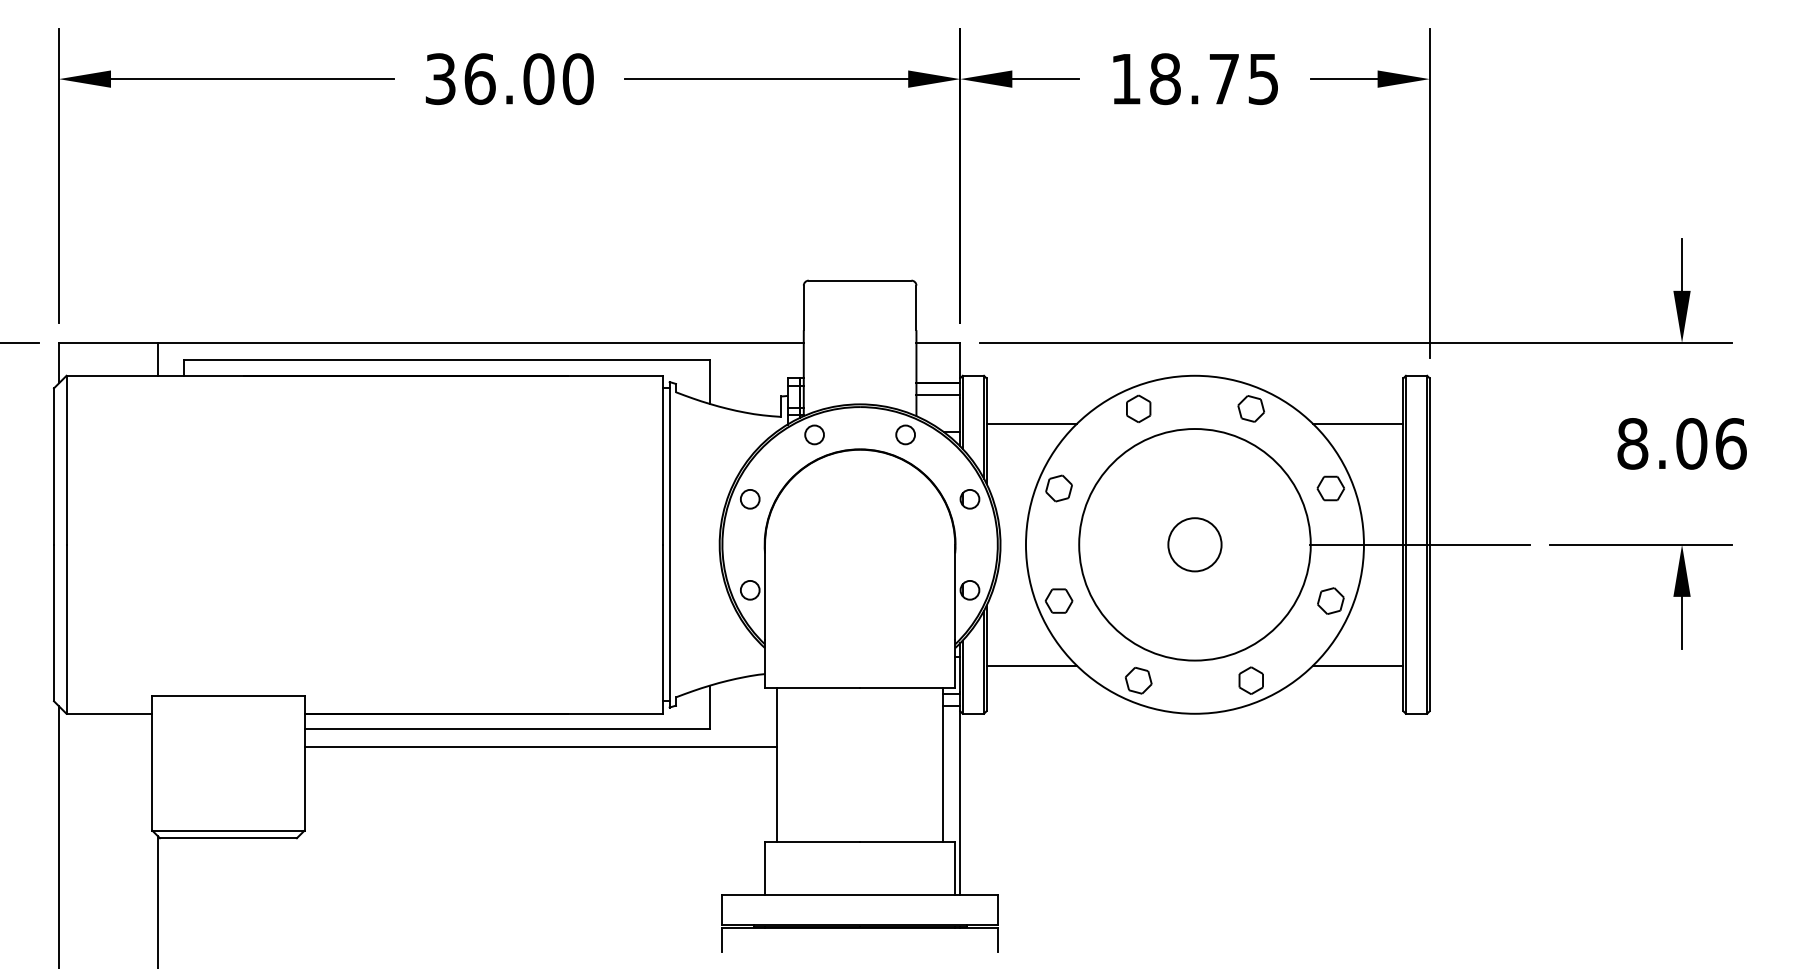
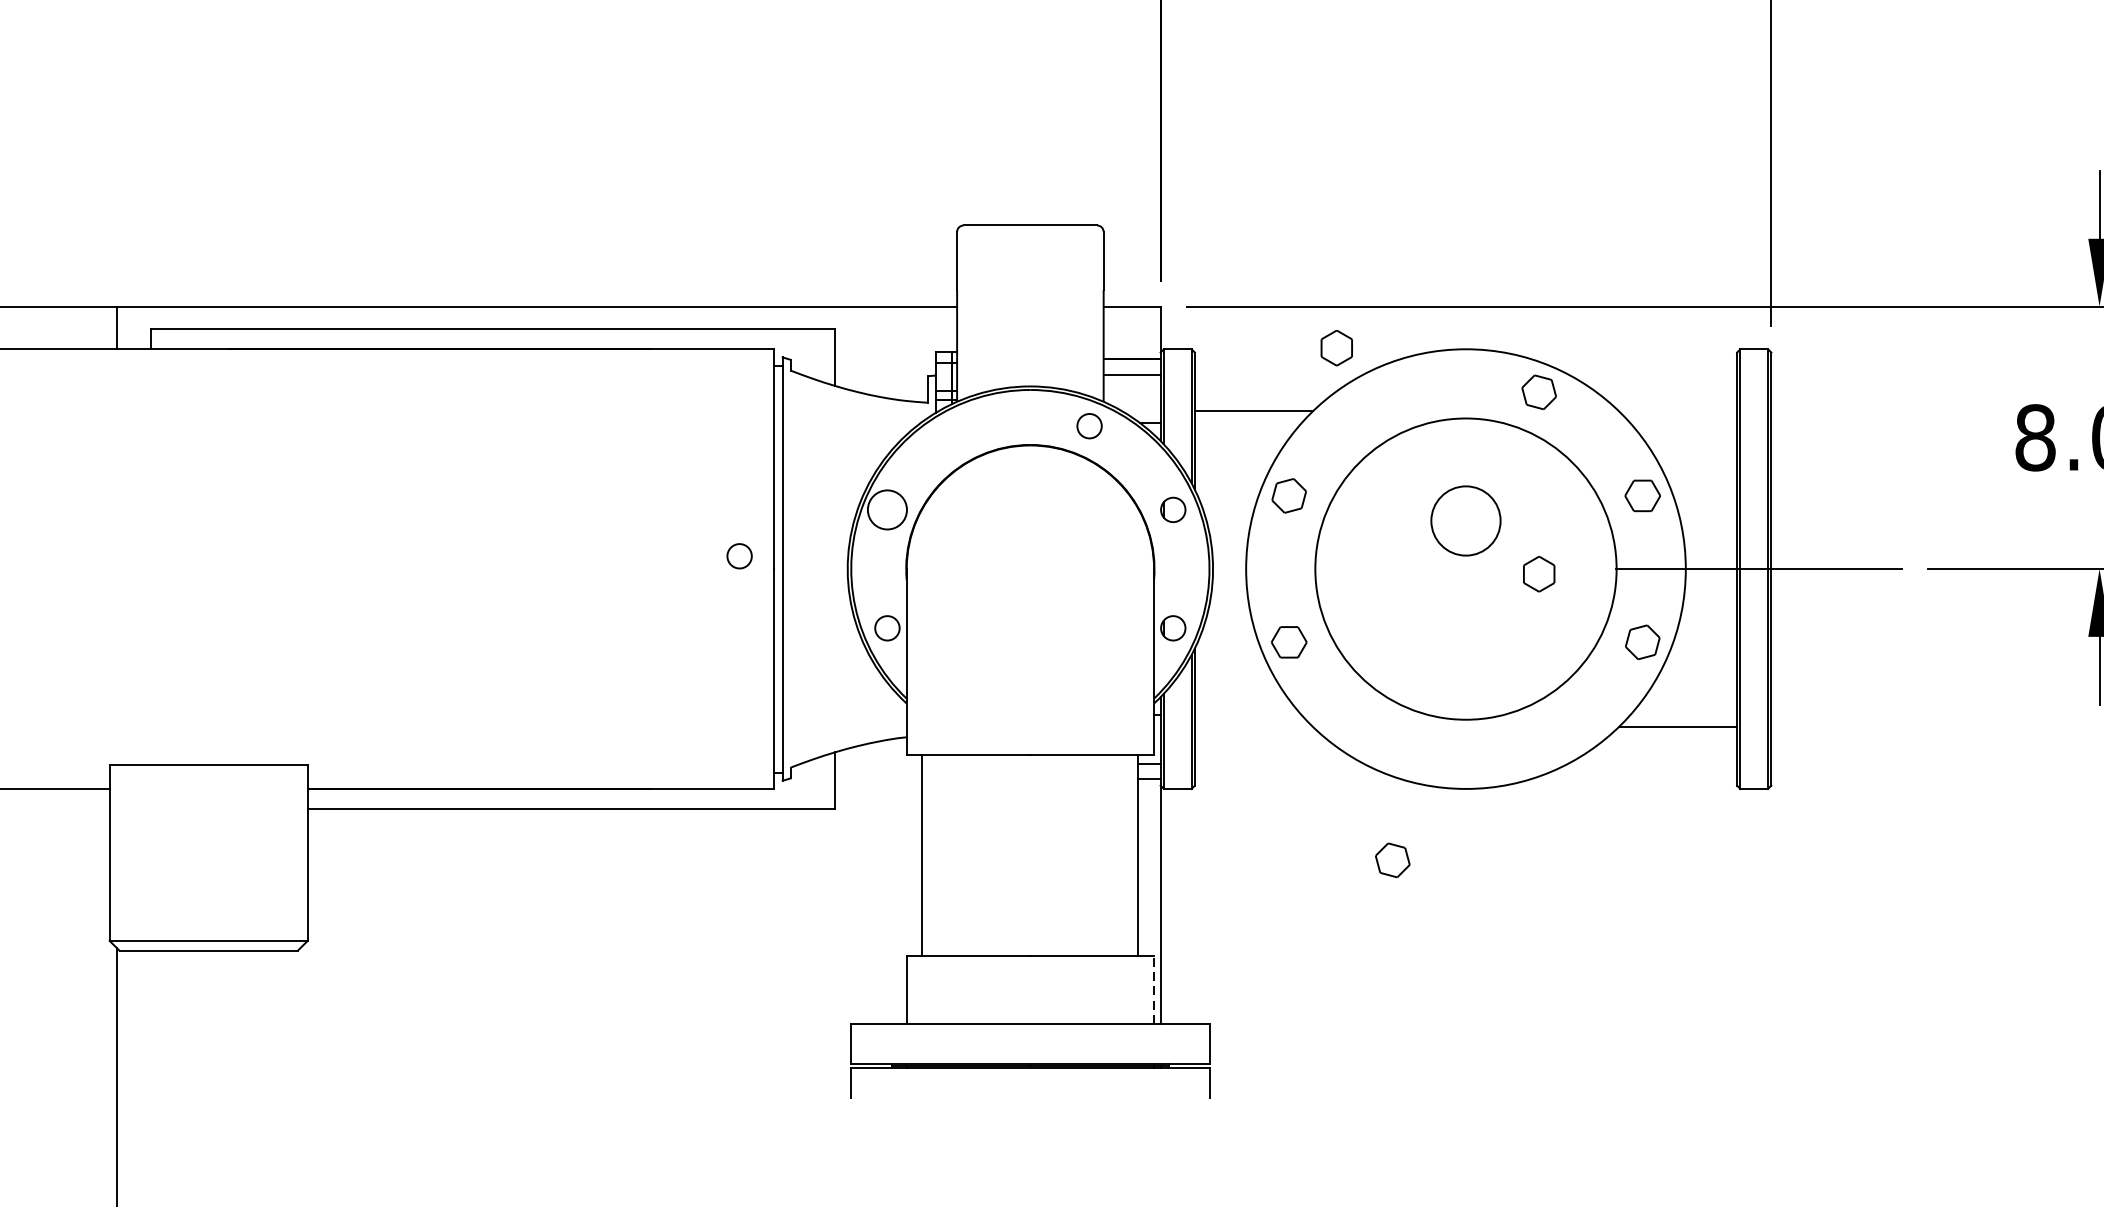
part: (1138, 408) -> (1336, 347), moved
line: (1357, 423) -> (1677, 411), removed
circle: (814, 434) -> (739, 555), moved
circle: (749, 498) -> (886, 508), size x1.6
circle: (1194, 544) -> (1465, 520), moved
line: (1031, 666) -> (1253, 727), removed
part: (1138, 680) -> (1392, 860), moved
part: (1250, 680) -> (1538, 573), moved
line: (540, 746) -> (614, 831), removed
line: (954, 867) -> (1153, 988), solid -> dashed

